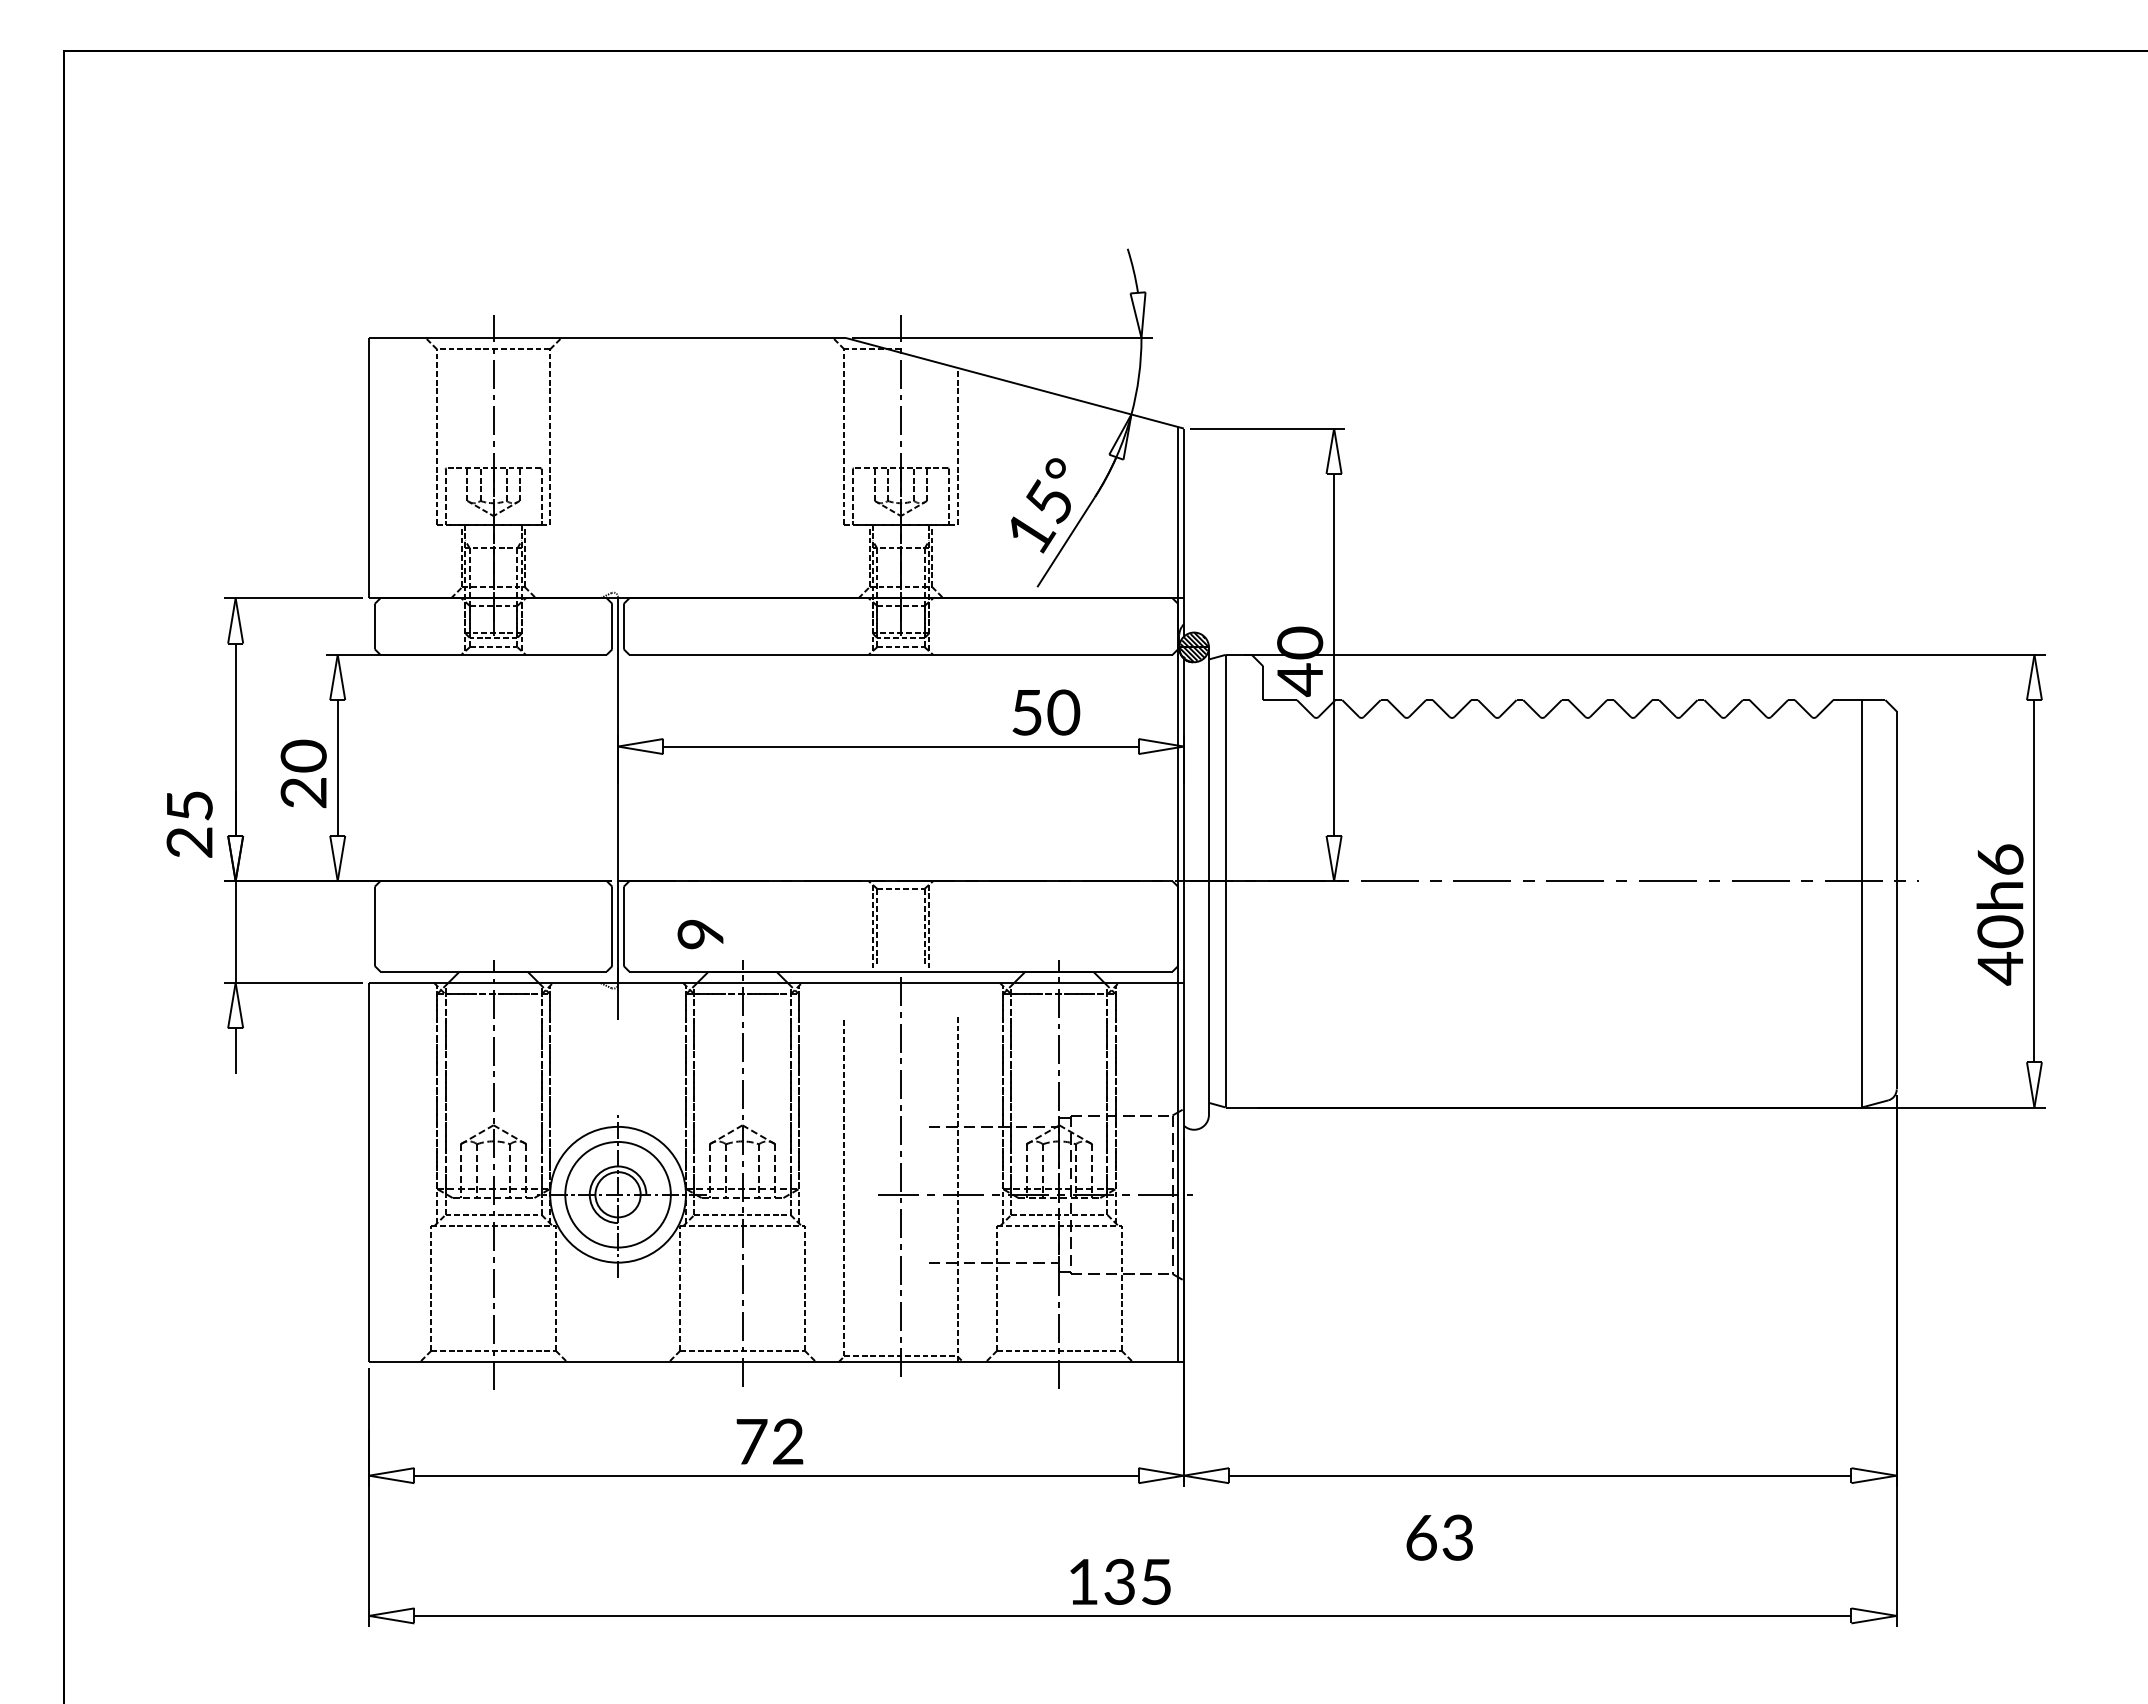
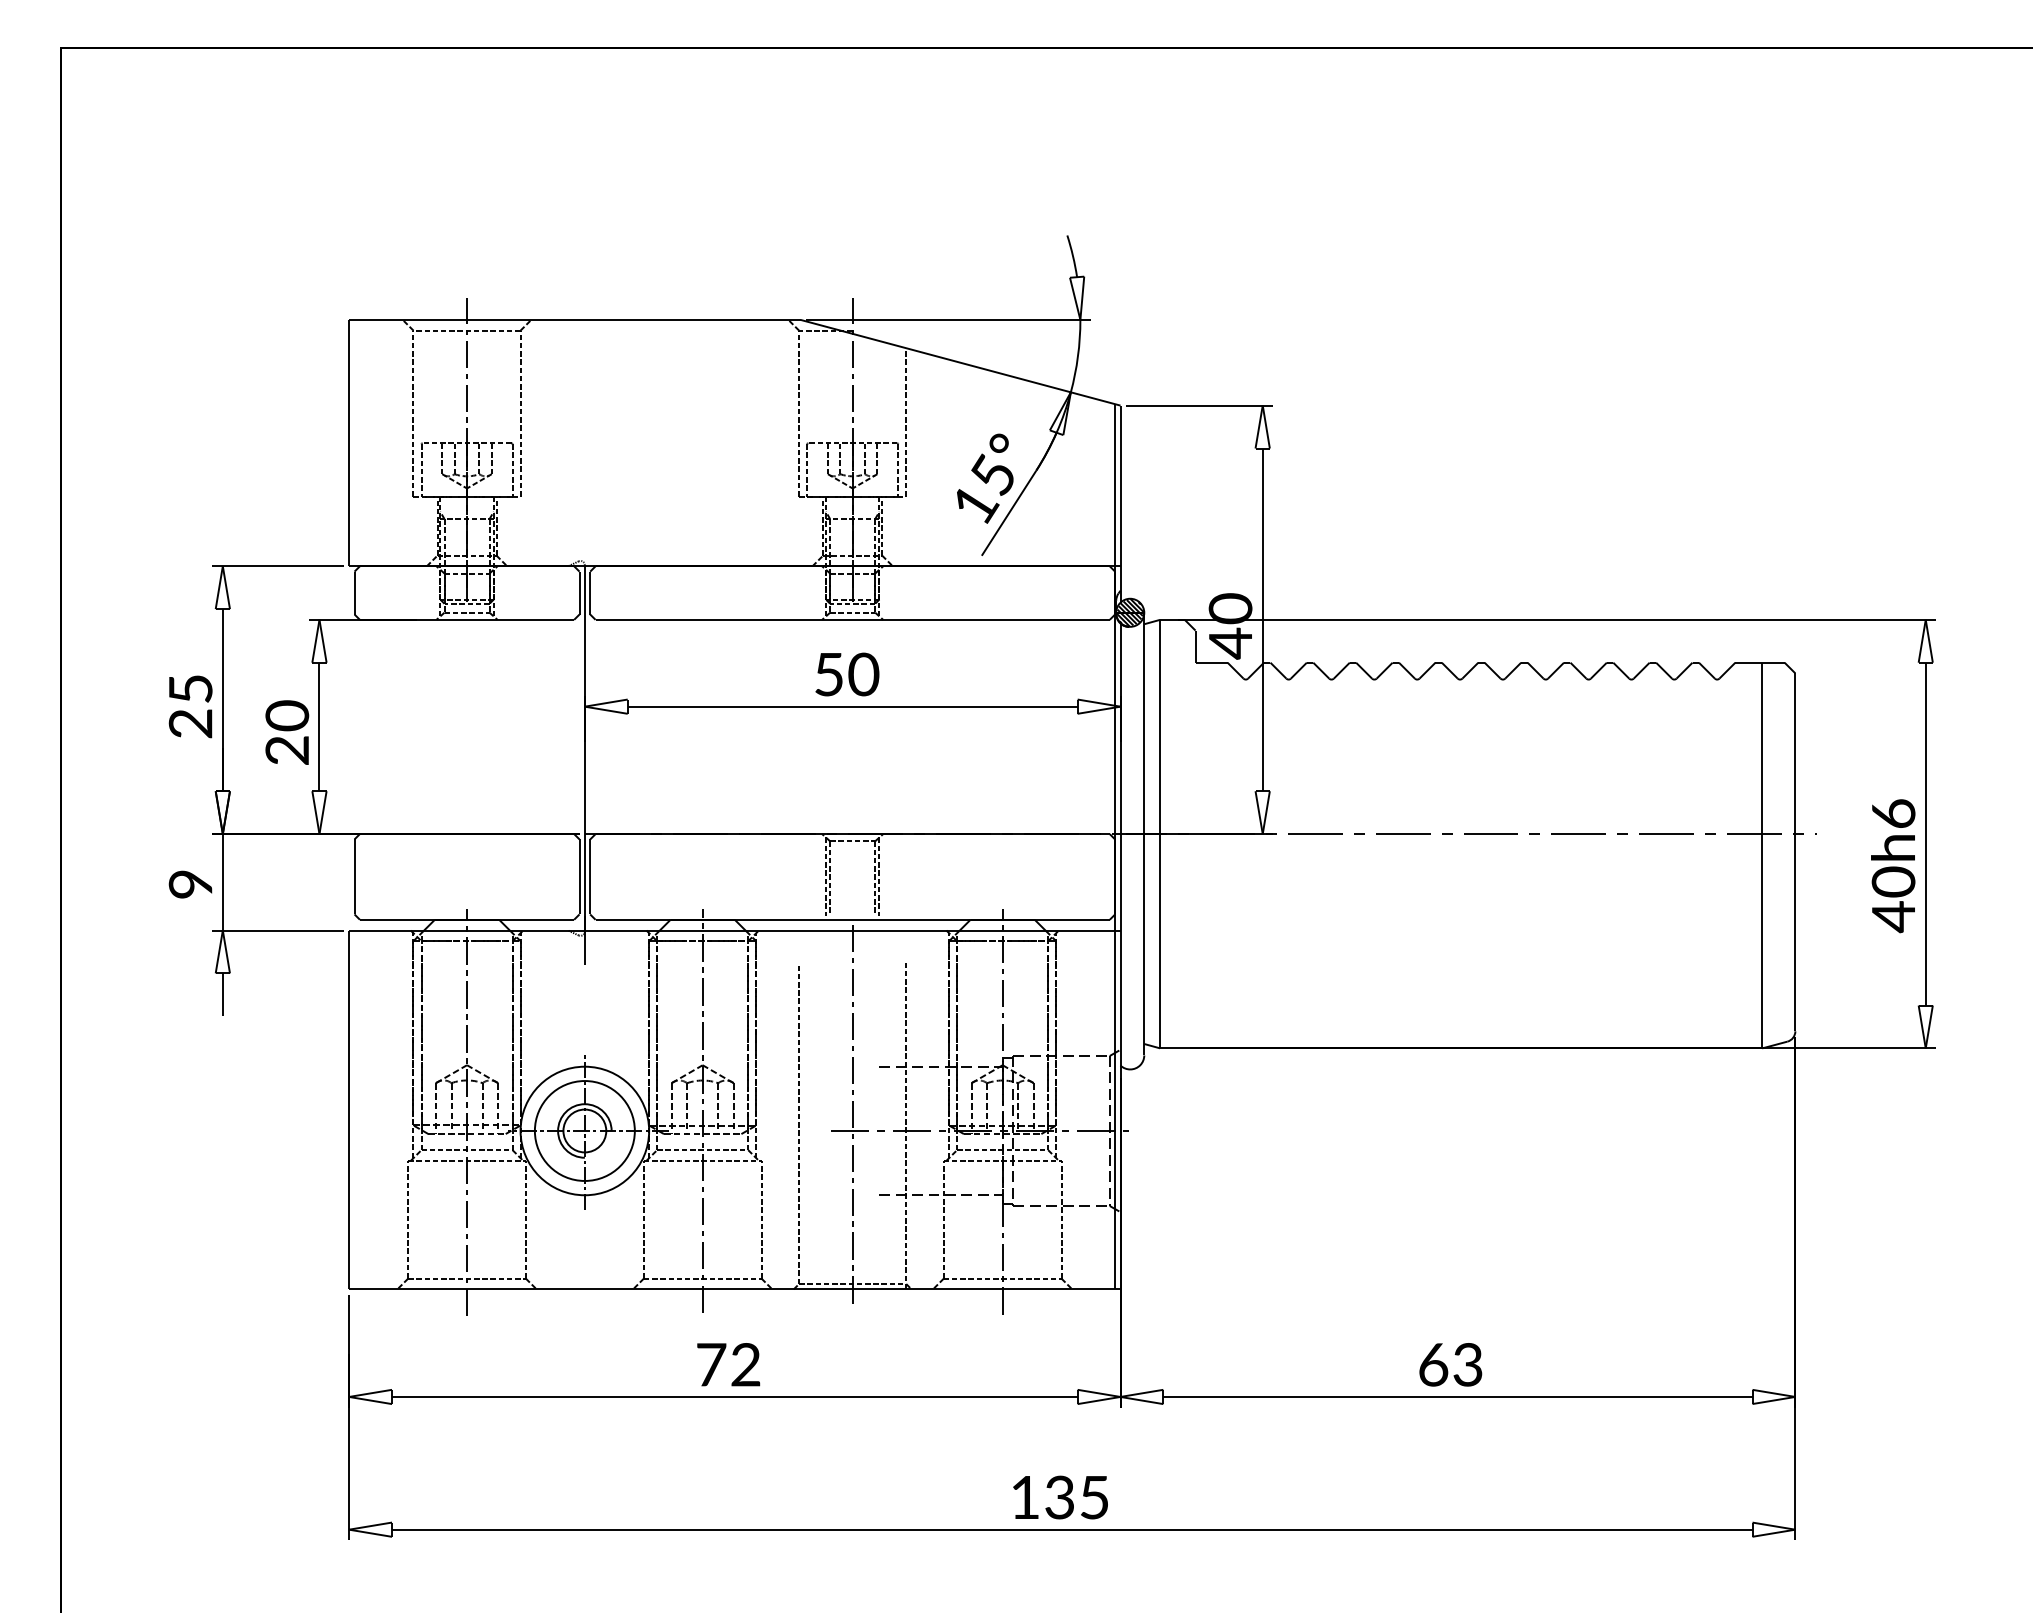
text: (1046, 712) -> (847, 674), moved
text: (189, 824) -> (190, 706), moved
text: (700, 934) -> (190, 884), moved
text: (1439, 1537) -> (1450, 1364), moved

